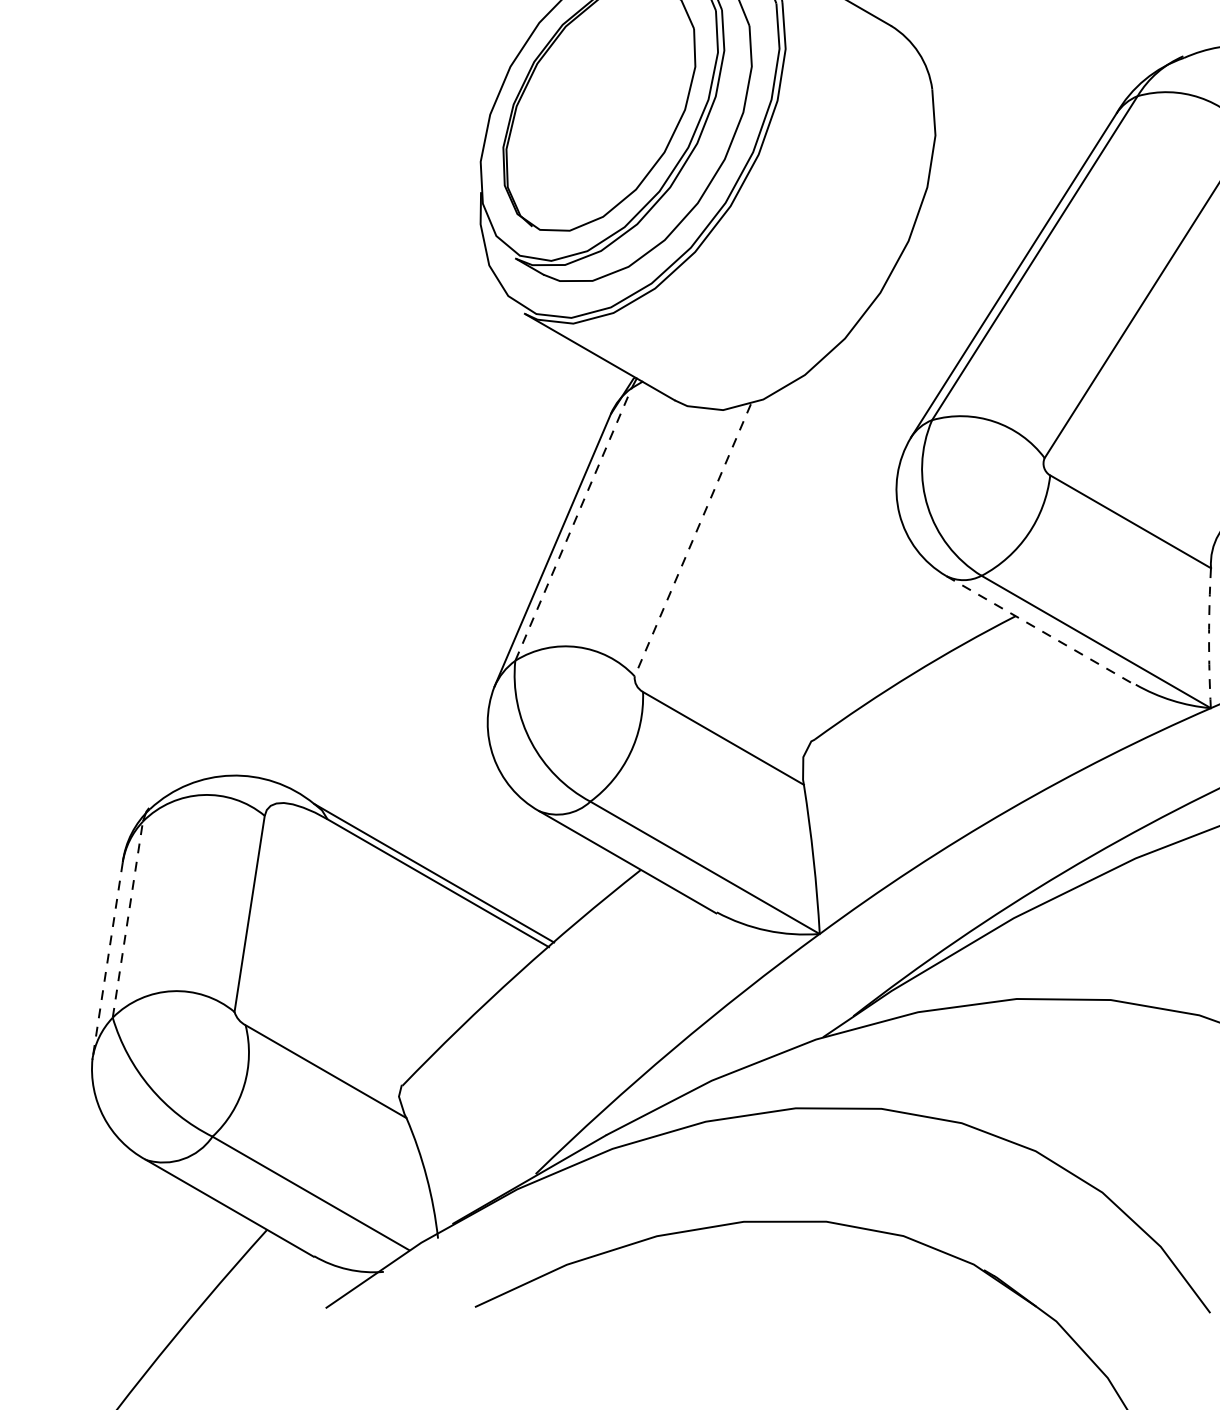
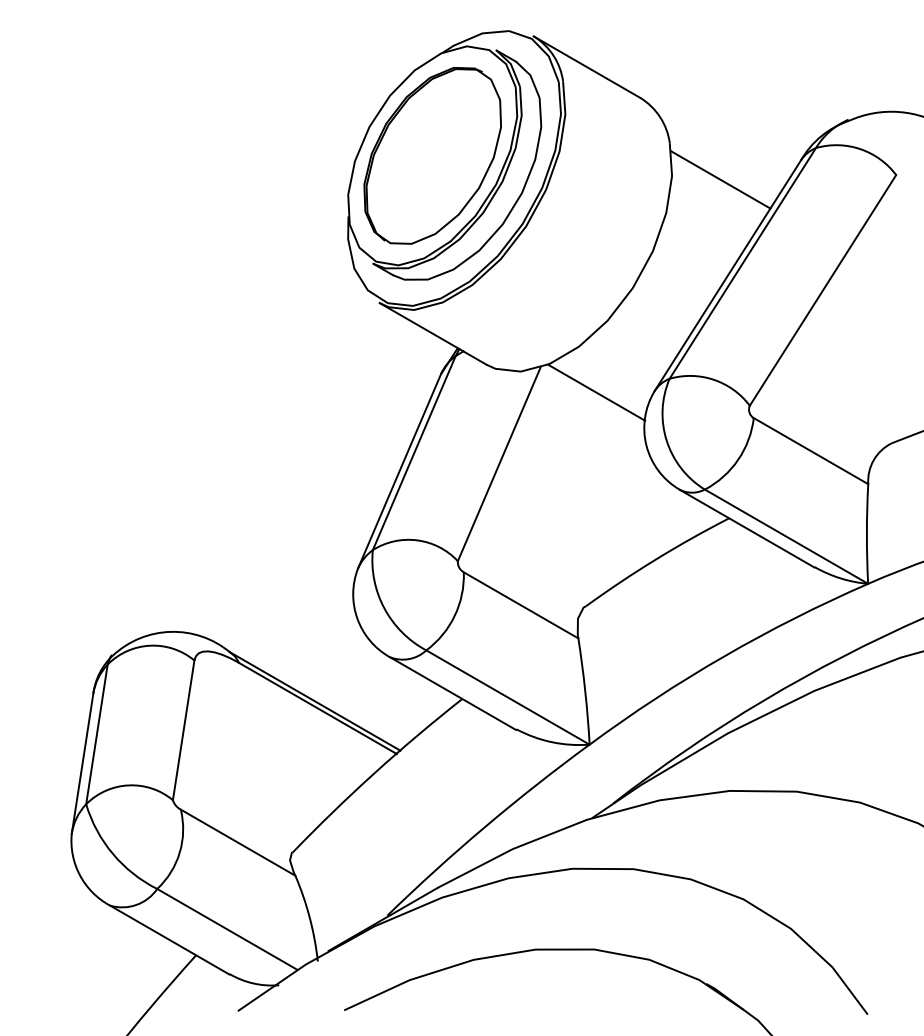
line: (1003, 140) -> (720, 179), added
line: (829, 439) -> (596, 392), added
line: (573, 523) -> (414, 452), dashed -> solid
line: (693, 540) -> (499, 464), dashed -> solid
line: (1041, 630) -> (747, 528), dashed -> solid
arc: (1208, 638) -> (866, 534), dashed -> solid
line: (127, 919) -> (96, 734), dashed -> solid
line: (107, 960) -> (82, 763), dashed -> solid

